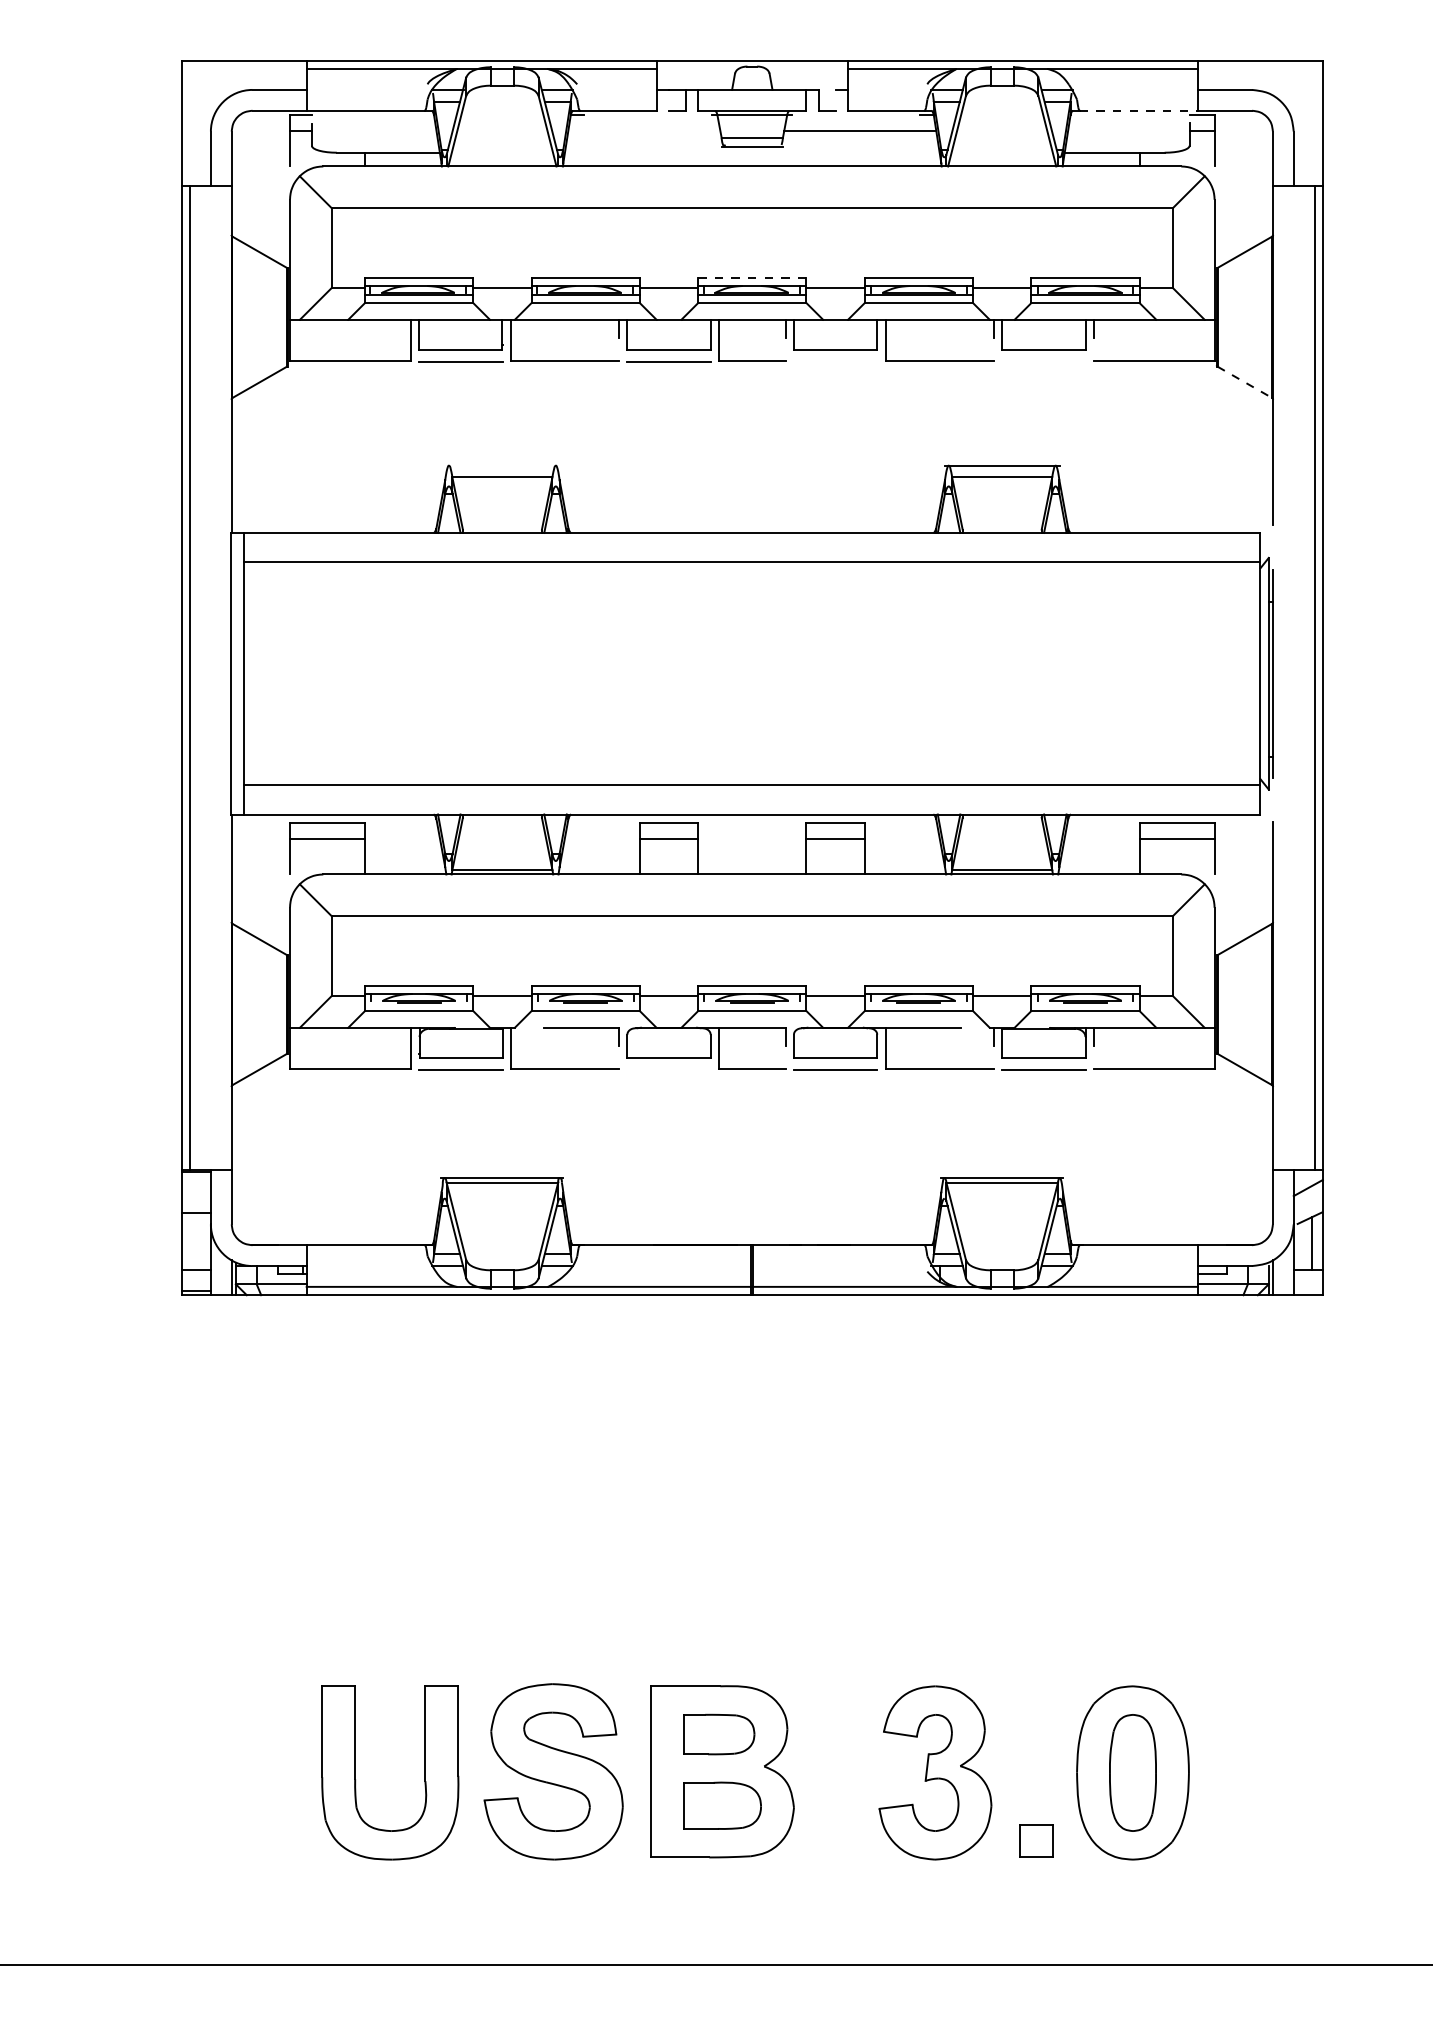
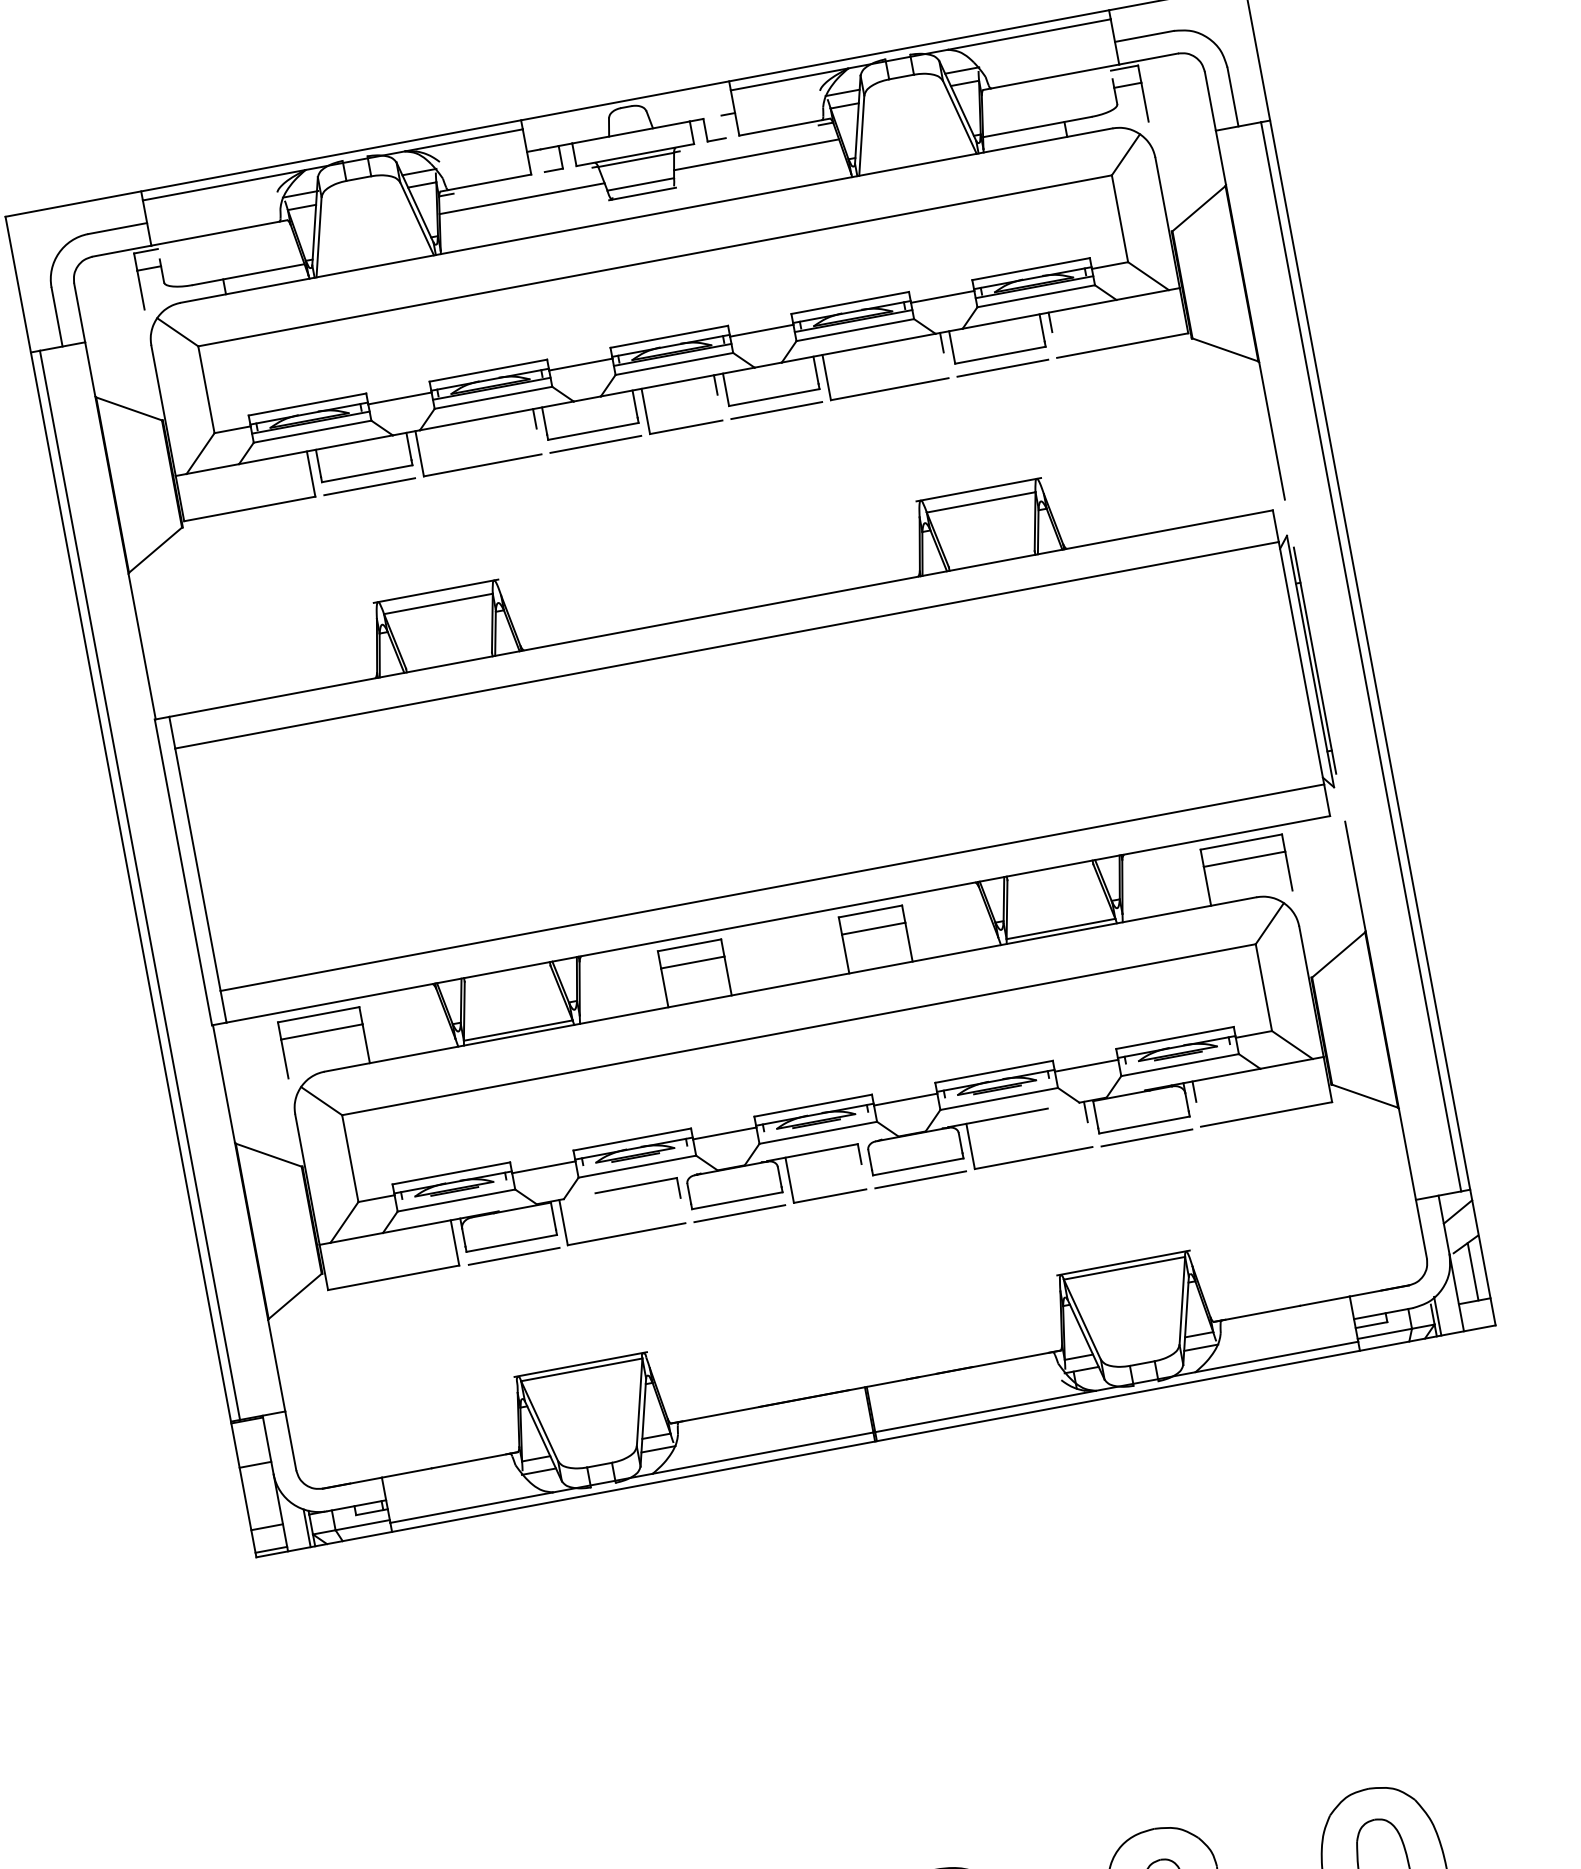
line: (1139, 110) -> (1055, 76), dashed -> solid
line: (644, 130) -> (522, 198), added
line: (752, 278) -> (669, 337), dashed -> solid
line: (835, 361) -> (776, 410), added
line: (1043, 361) -> (1002, 368), added
line: (1244, 382) -> (1225, 350), dashed -> solid
line: (502, 465) -> (436, 591), added
line: (668, 1069) -> (739, 1213), added

